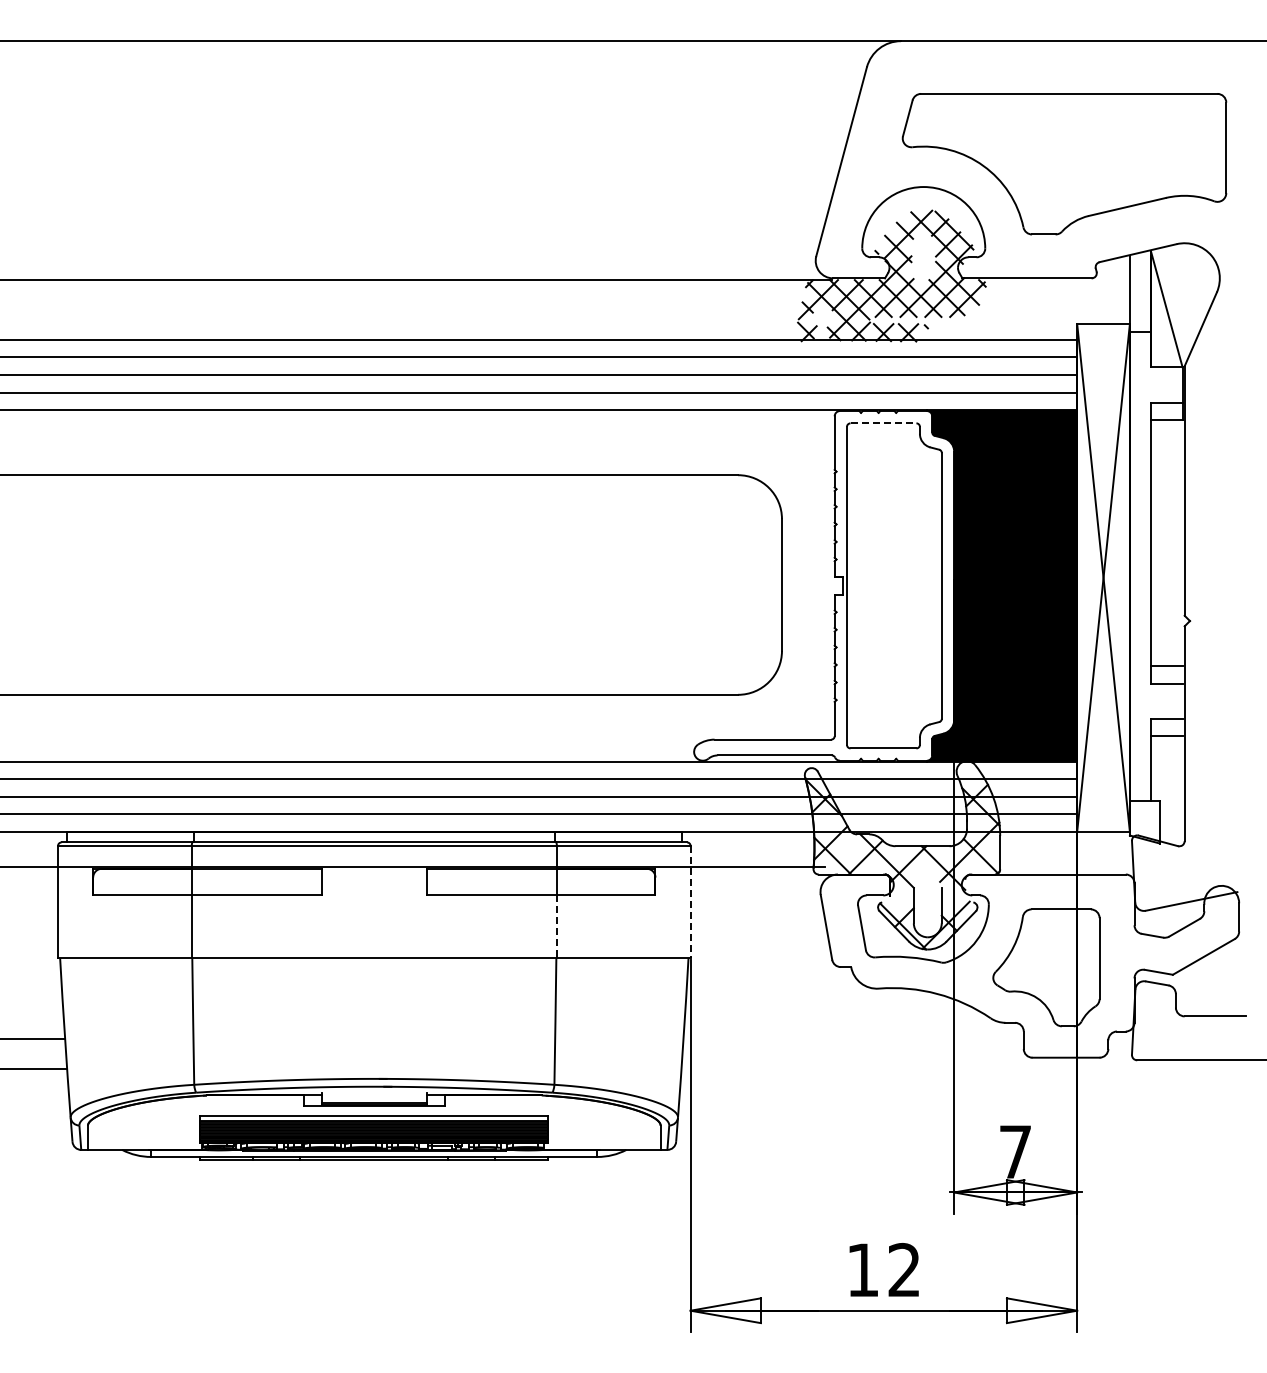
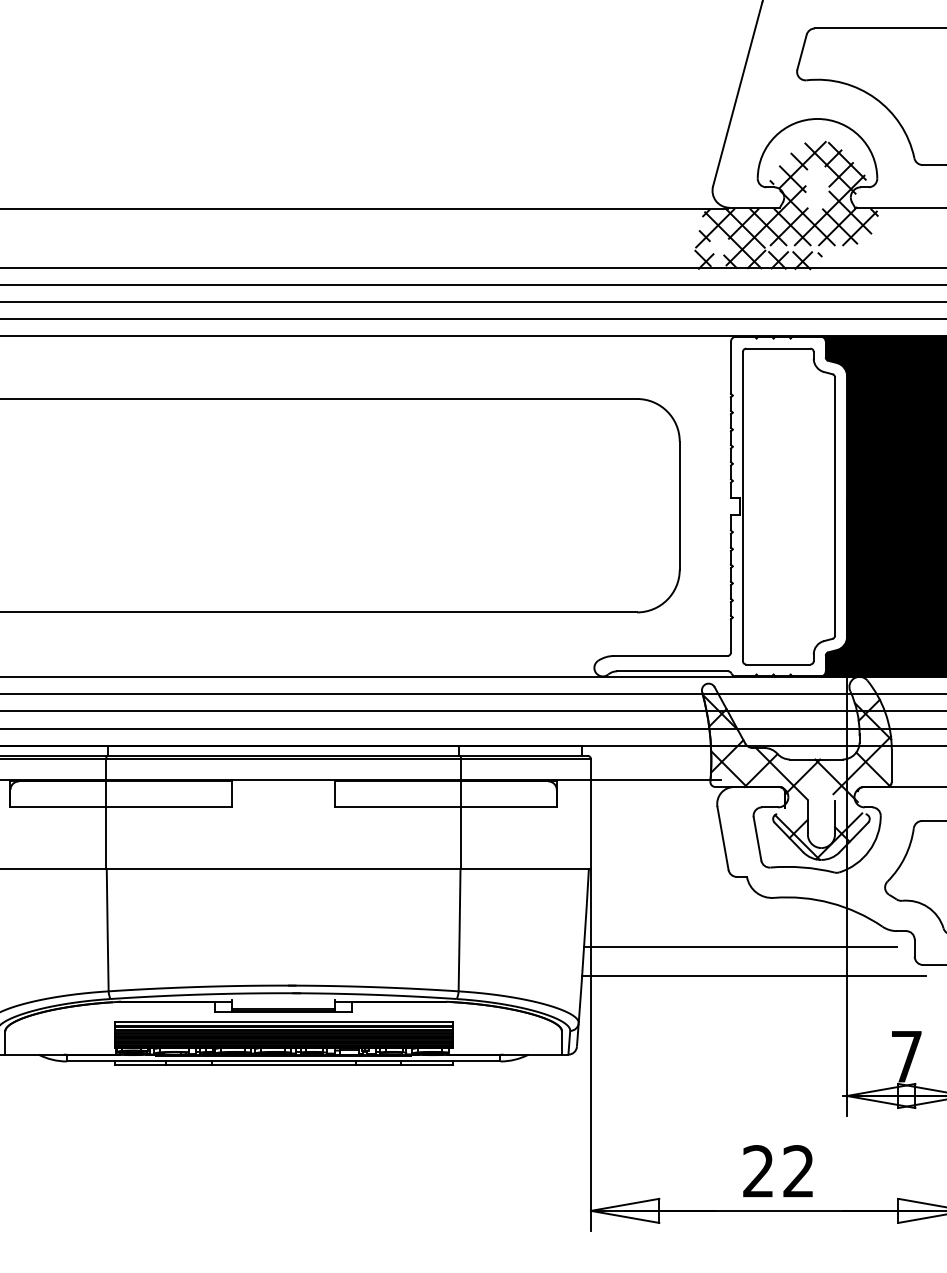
line: (883, 423) -> (778, 348), dashed -> solid
line: (690, 902) -> (590, 814), dashed -> solid
line: (556, 926) -> (460, 837), dashed -> solid
line: (844, 1039) -> (740, 947), added
line: (858, 1069) -> (754, 976), added
text: (862, 1269) -> (757, 1170), 12 -> 22

